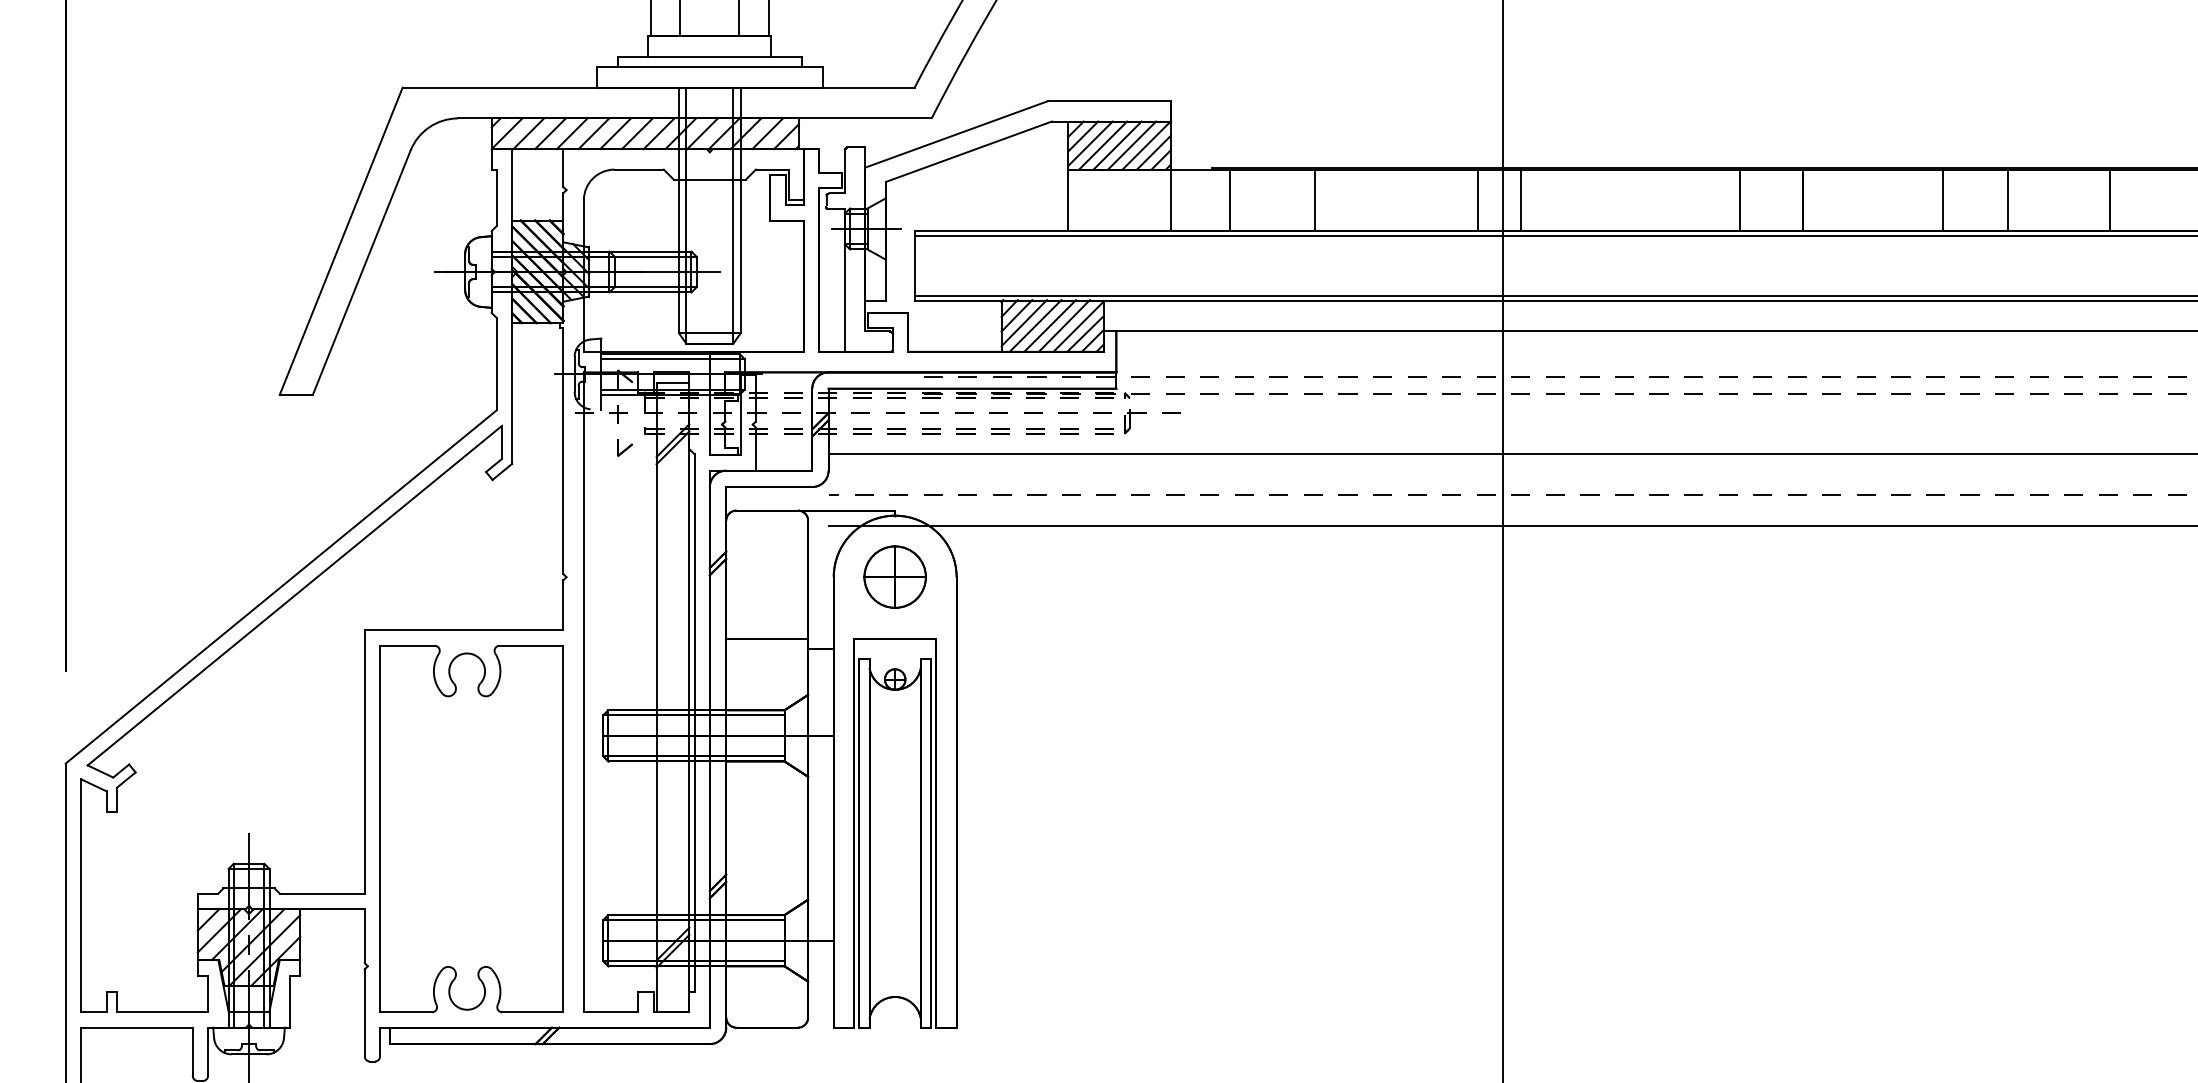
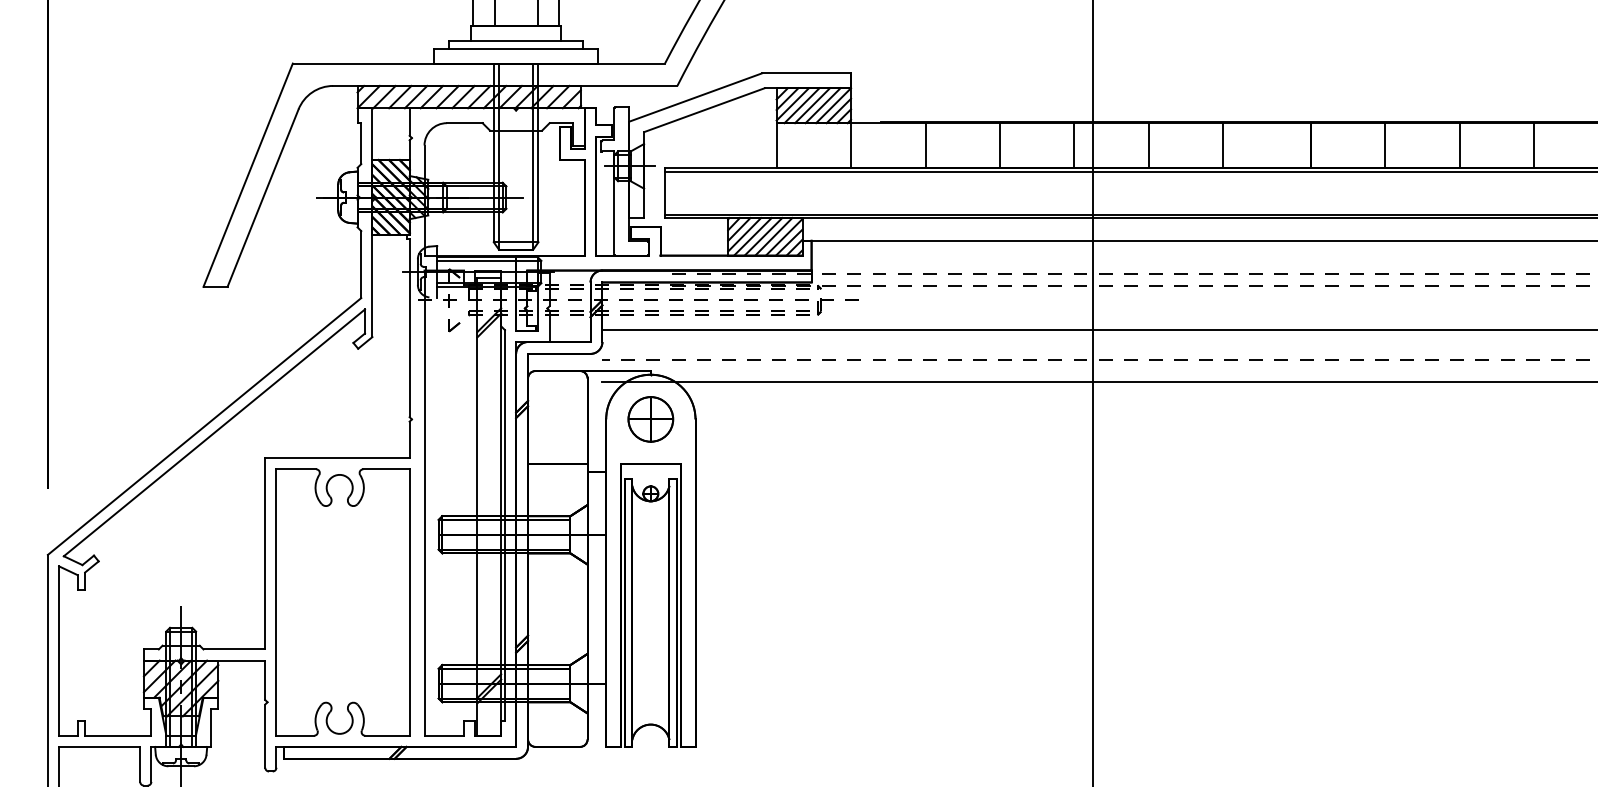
line: (1230, 200) -> (925, 145), moved
line: (1314, 200) -> (999, 145), moved
line: (1520, 200) -> (1148, 145), moved
line: (1740, 200) -> (1223, 145), moved
line: (1942, 200) -> (1385, 145), moved

